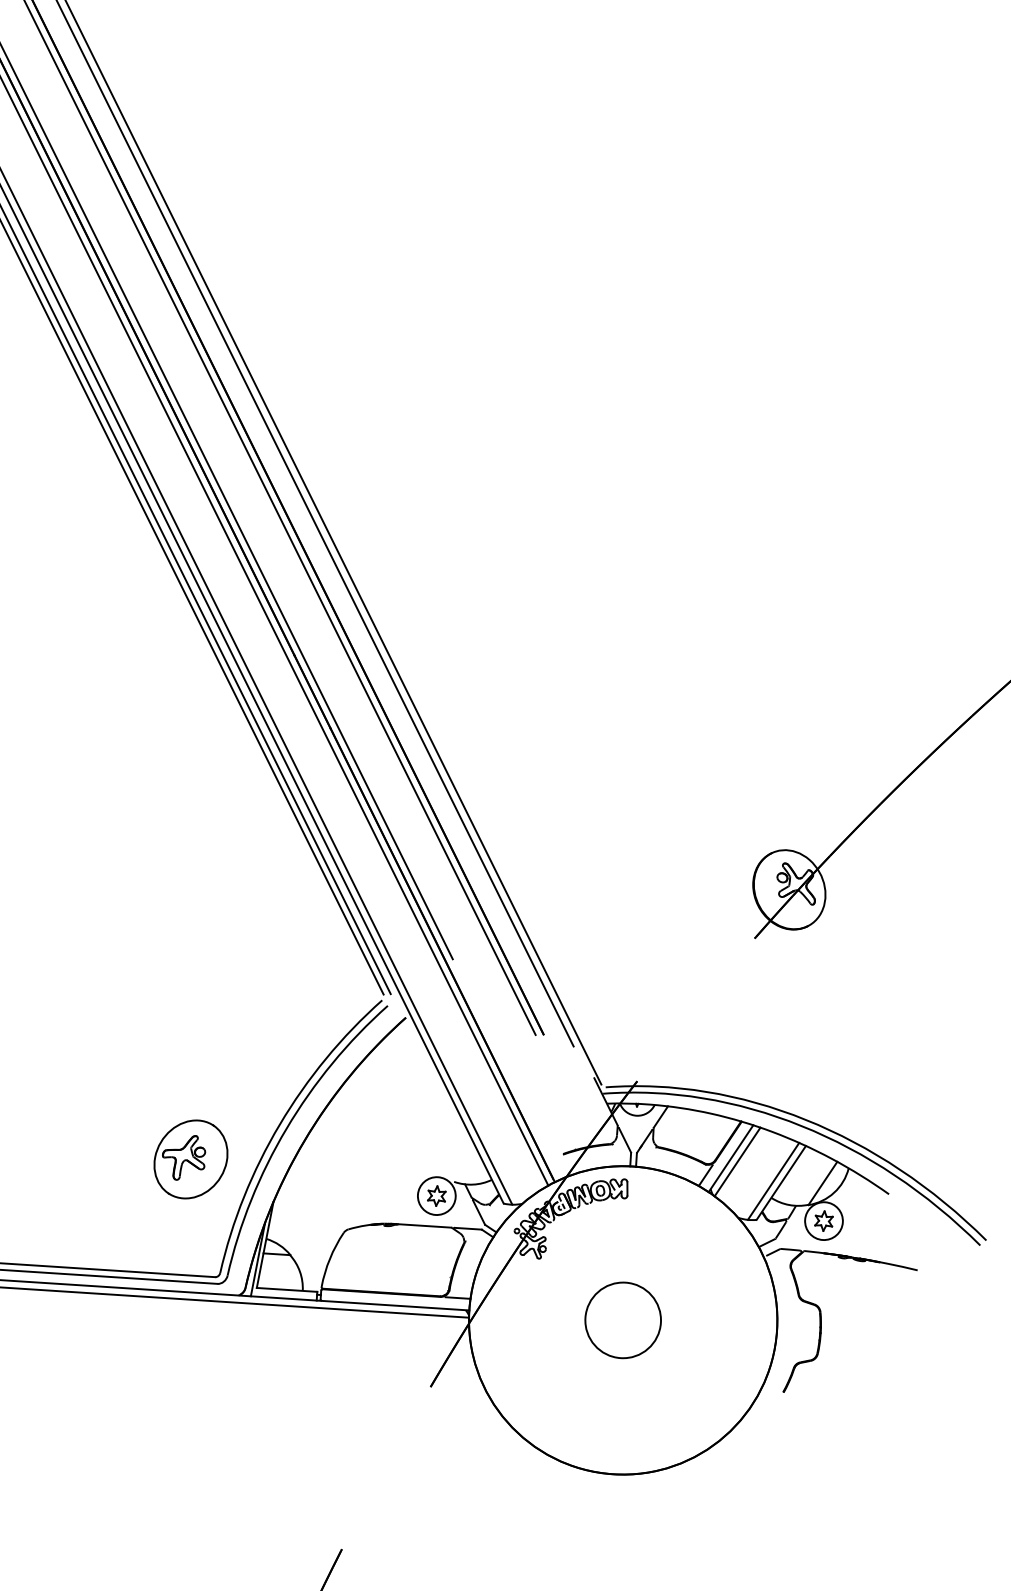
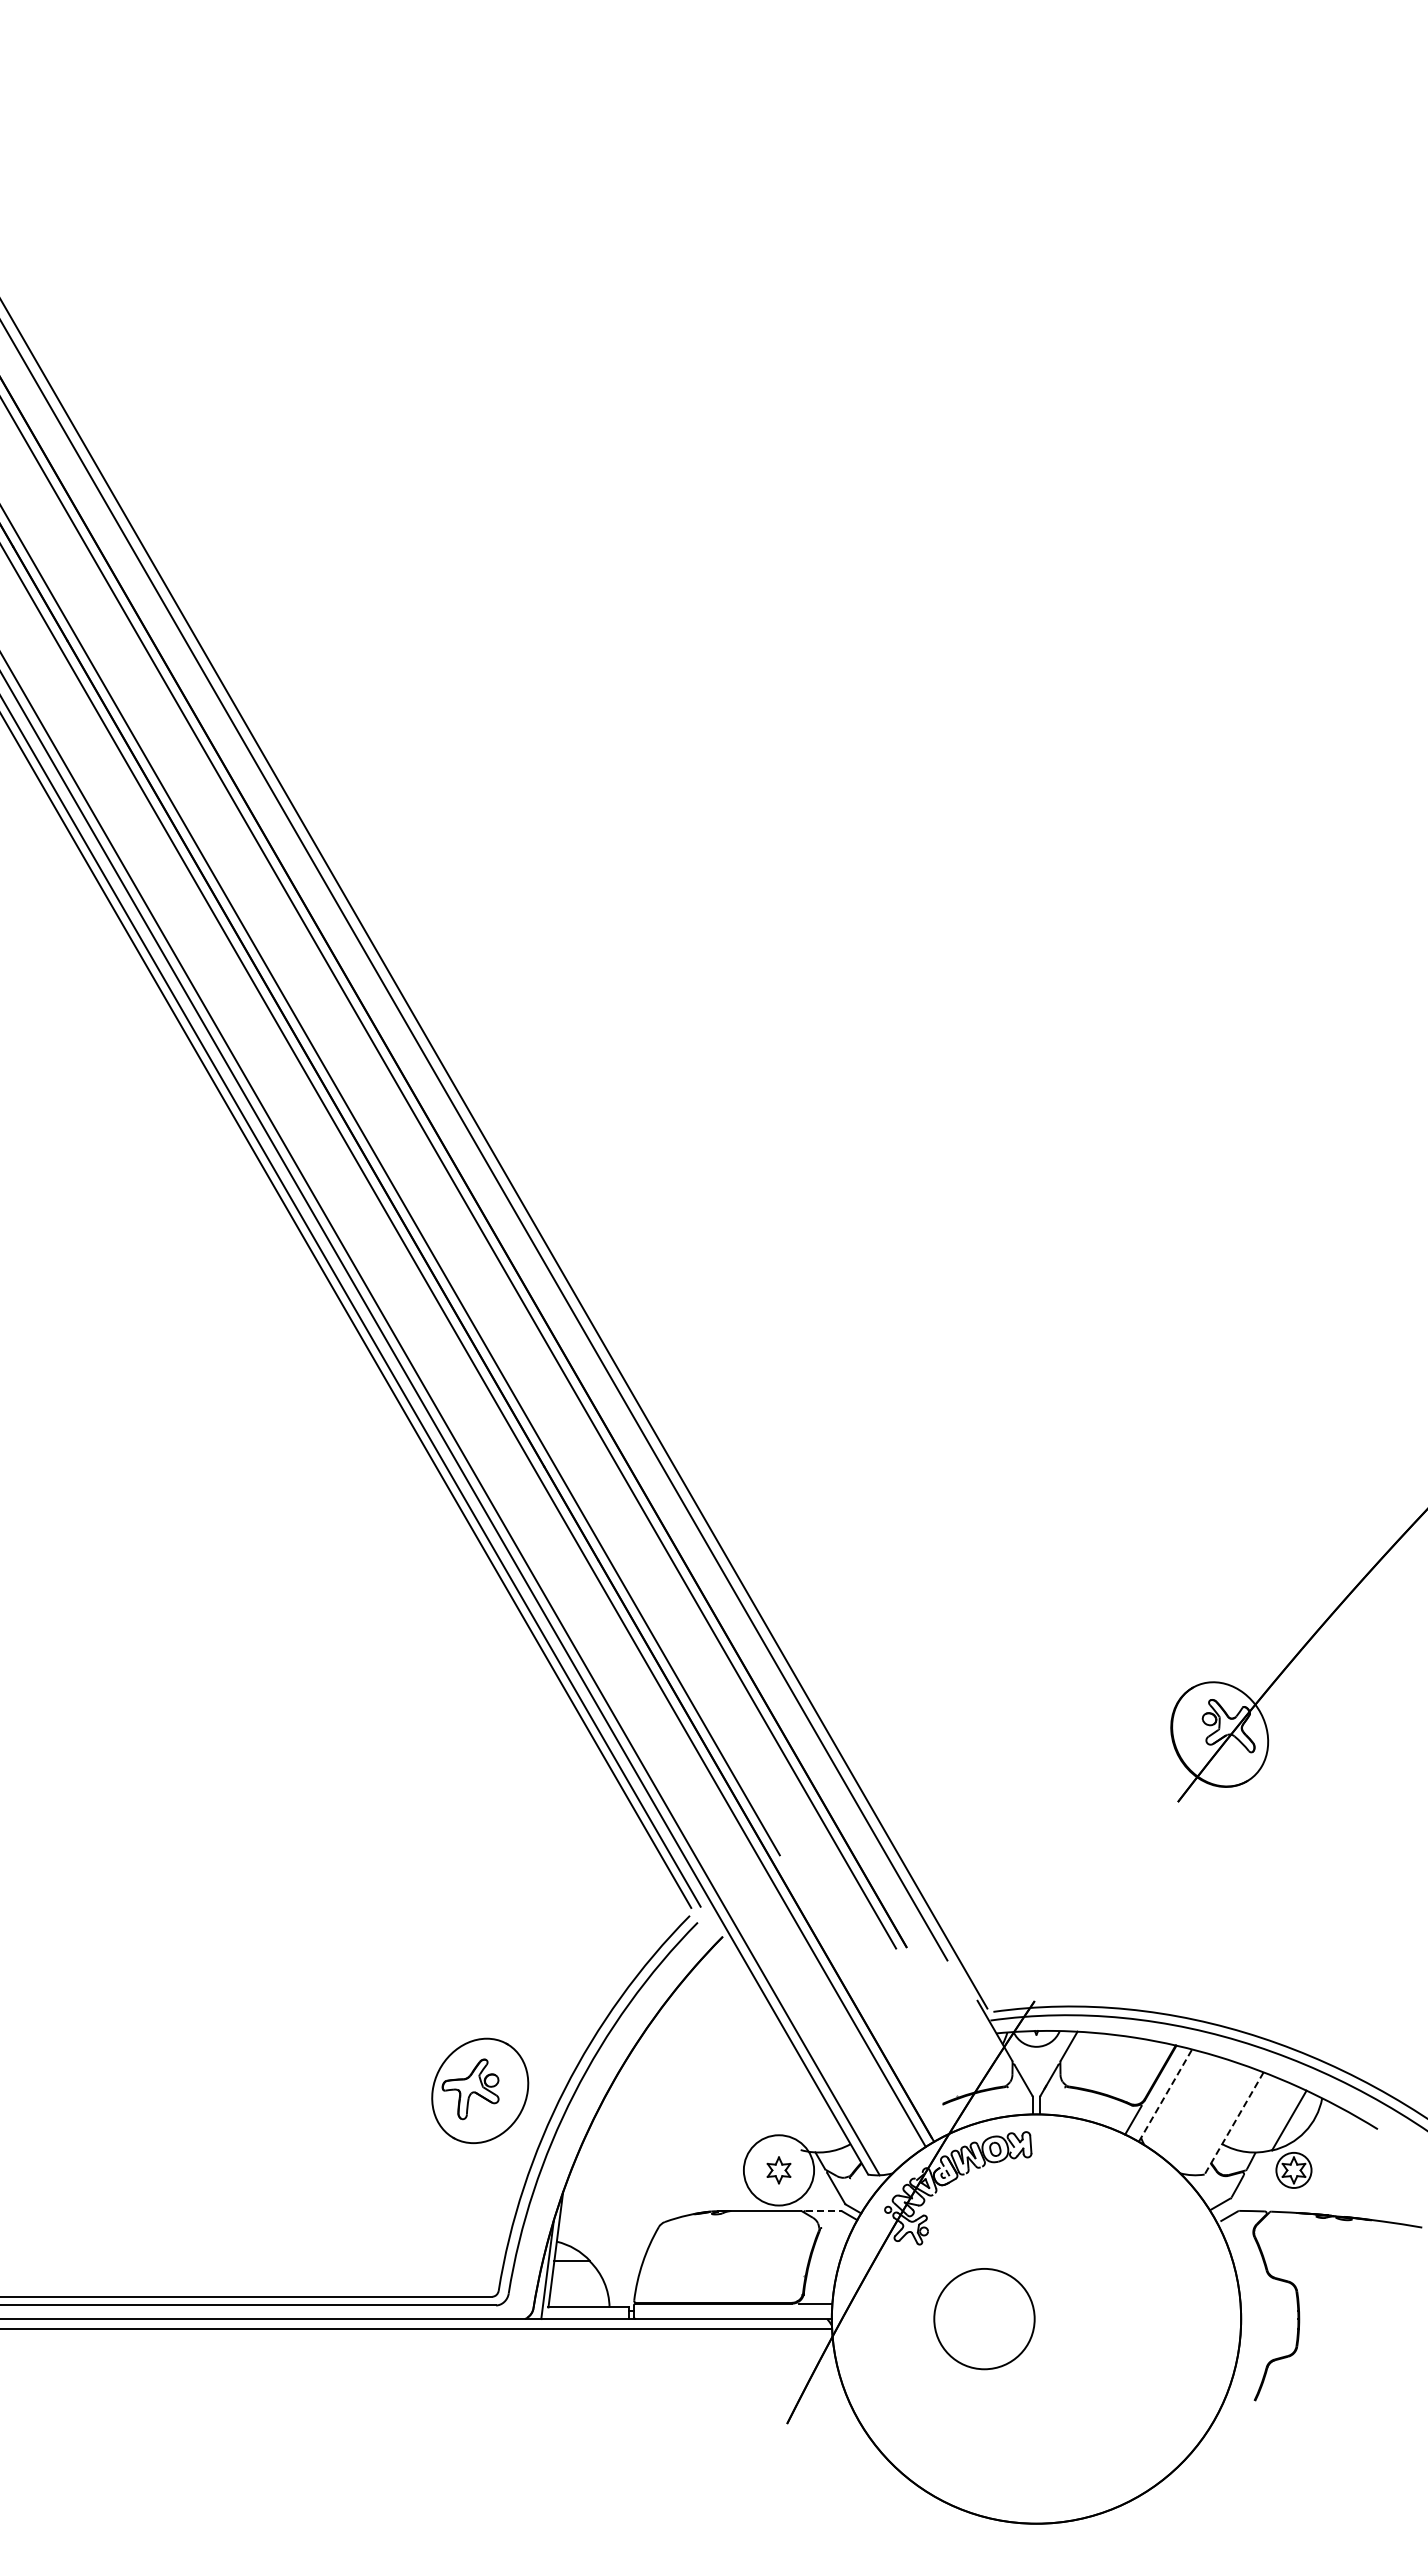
line: (731, 1158) -> (1165, 2095), solid -> dashed
part: (191, 1159) -> (480, 2090), moved
line: (737, 1162) -> (1174, 2099), removed
line: (773, 1180) -> (1223, 2121), removed
line: (781, 1182) -> (1234, 2123), solid -> dashed
circle: (436, 1196) -> (778, 2170), size x1.4
circle: (823, 1221) -> (1293, 2170), size x0.7
line: (468, 1228) -> (823, 2210), solid -> dashed
circle: (623, 1320) -> (984, 2319), moved

